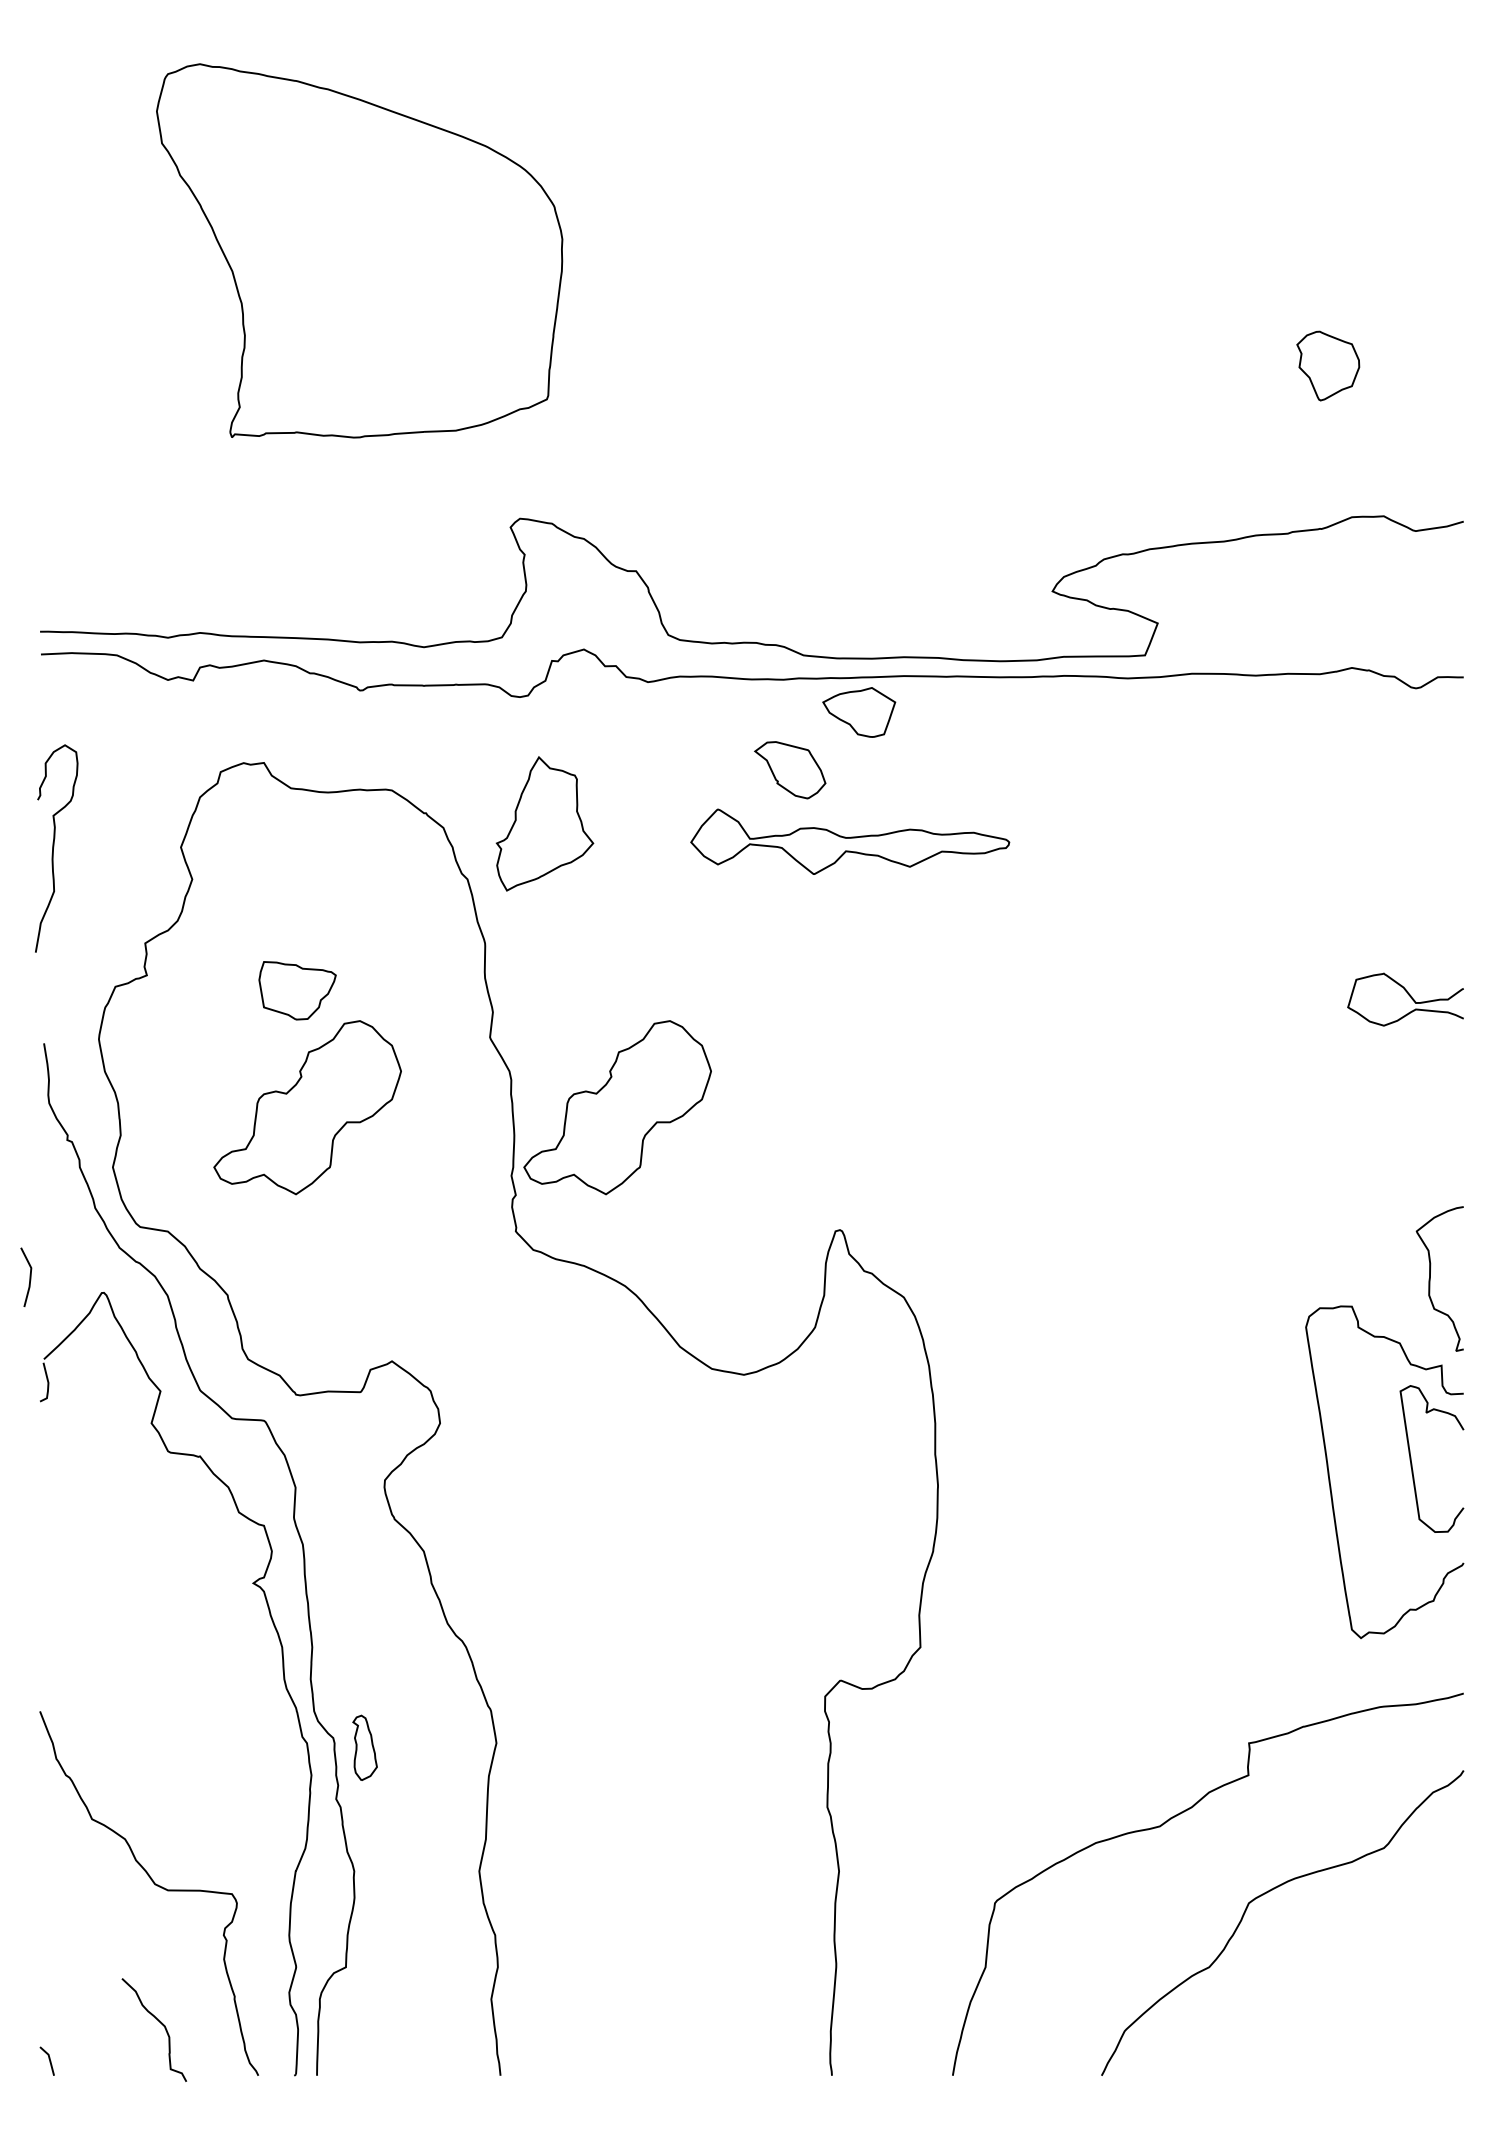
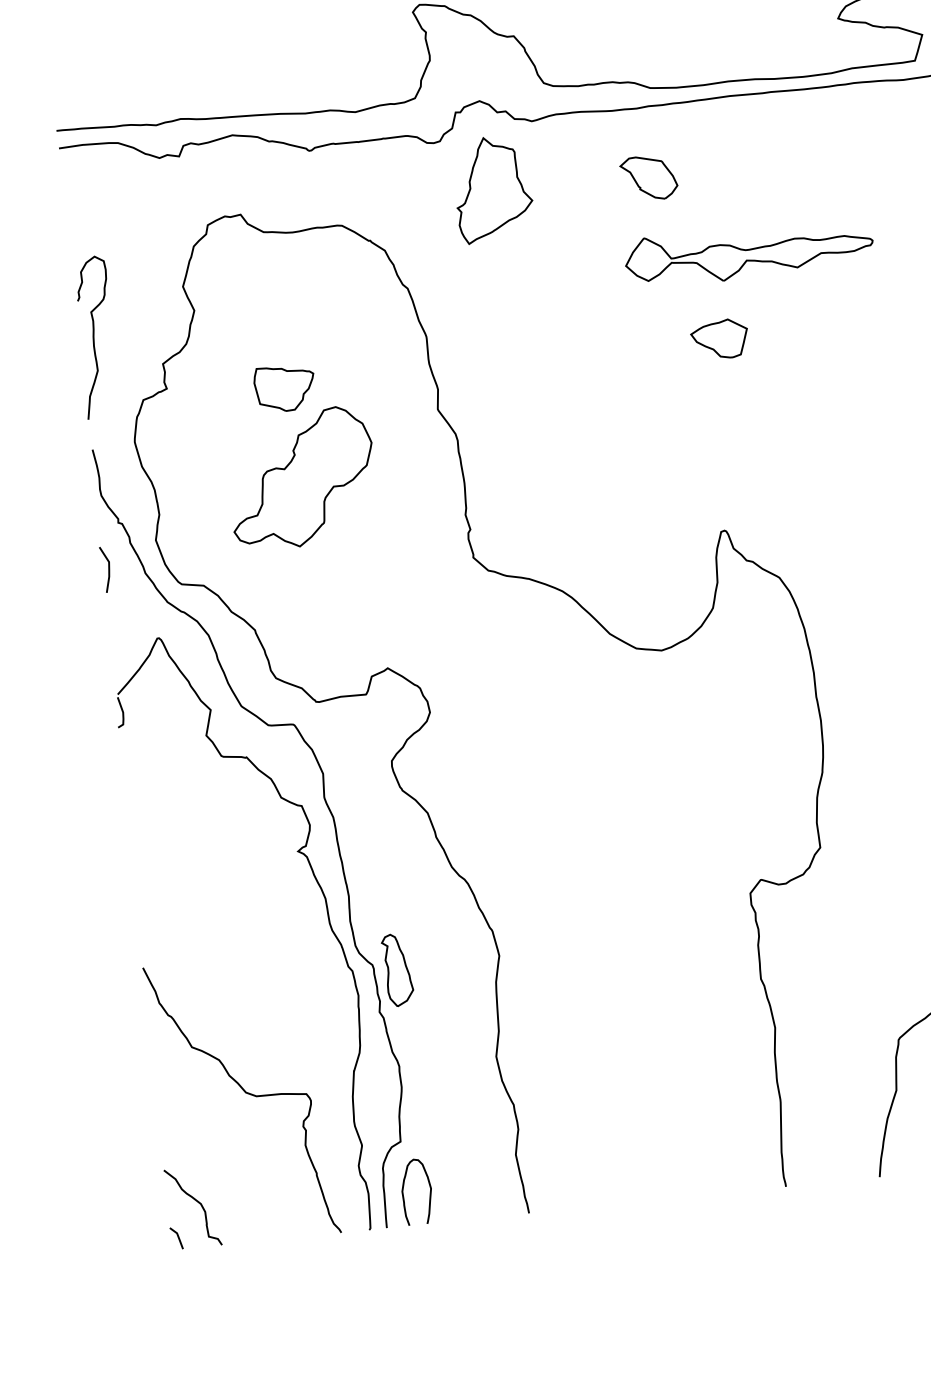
part: (859, 712) -> (720, 339), moved
part: (544, 823) -> (492, 189), moved
part: (850, 841) -> (749, 252), moved
curve: (54, 847) -> (94, 336), moved
part: (617, 1107) -> (542, 453), removed
line: (29, 1276) -> (108, 568), moved
part: (364, 1747) -> (397, 969), size x1.43
curve: (160, 2023) -> (197, 1202), moved
curve: (343, 2028) -> (403, 1189), added

